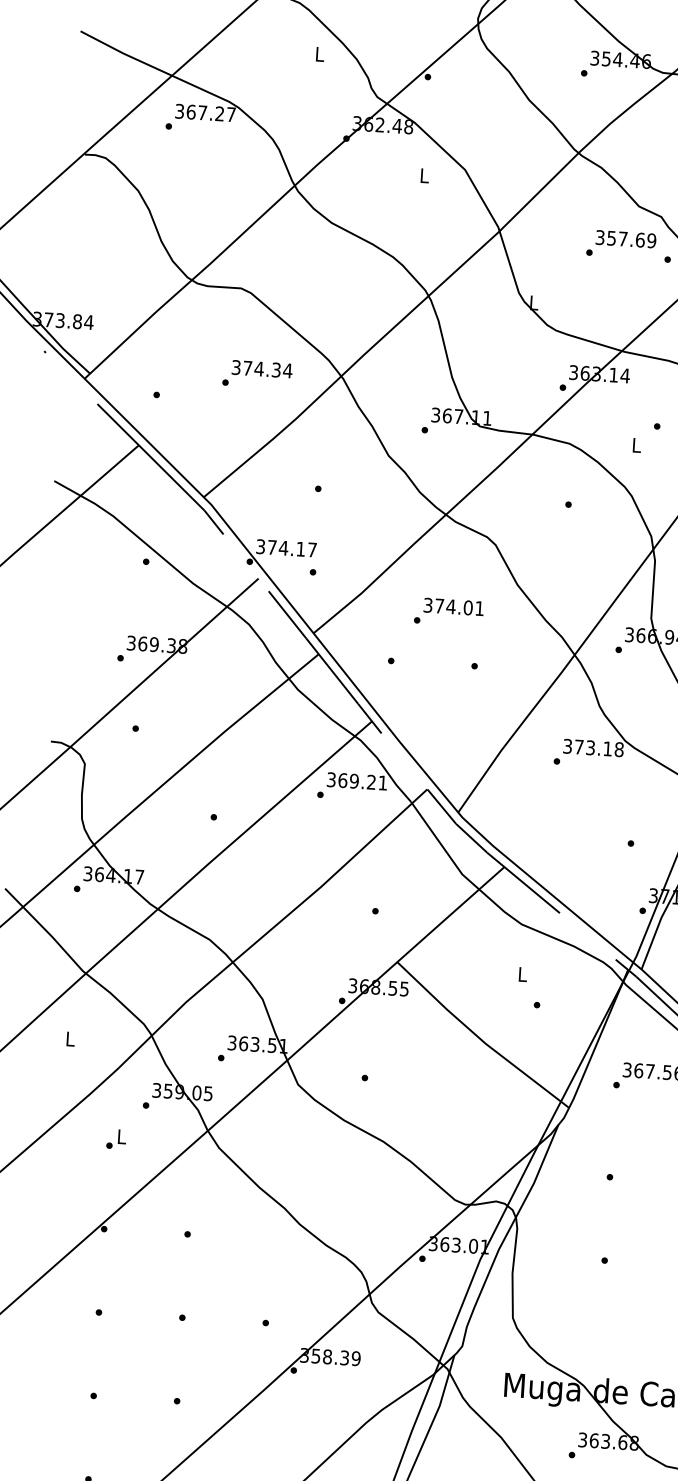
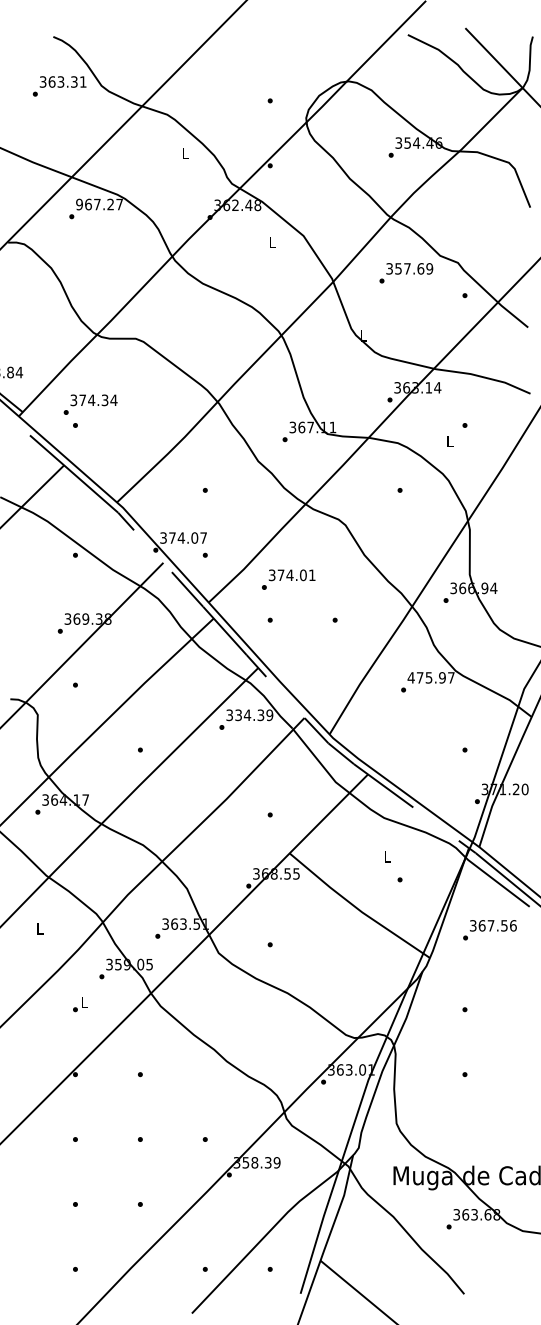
text: (179, 111) -> (79, 204), 367.27 -> 967.27
text: (621, 244) -> (406, 273), moved
text: (257, 374) -> (90, 404), moved
text: (300, 548) -> (194, 537), 374.17 -> 374.07
text: (448, 612) -> (288, 579), moved
text: (592, 747) -> (430, 677), 373.18 -> 475.97
text: (363, 782) -> (254, 715), 369.21 -> 334.39

